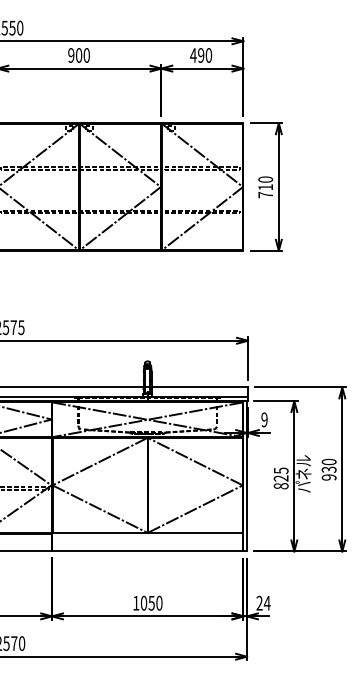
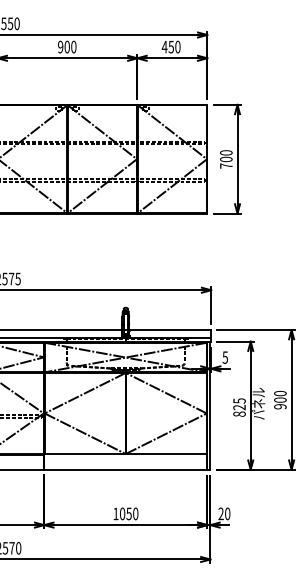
text: (200, 54) -> (170, 46), 490 -> 450
text: (265, 187) -> (226, 159), 710 -> 700
text: (263, 419) -> (224, 357), 9 -> 5
text: (329, 468) -> (280, 399), 930 -> 900
text: (267, 602) -> (227, 513), 24 -> 20

